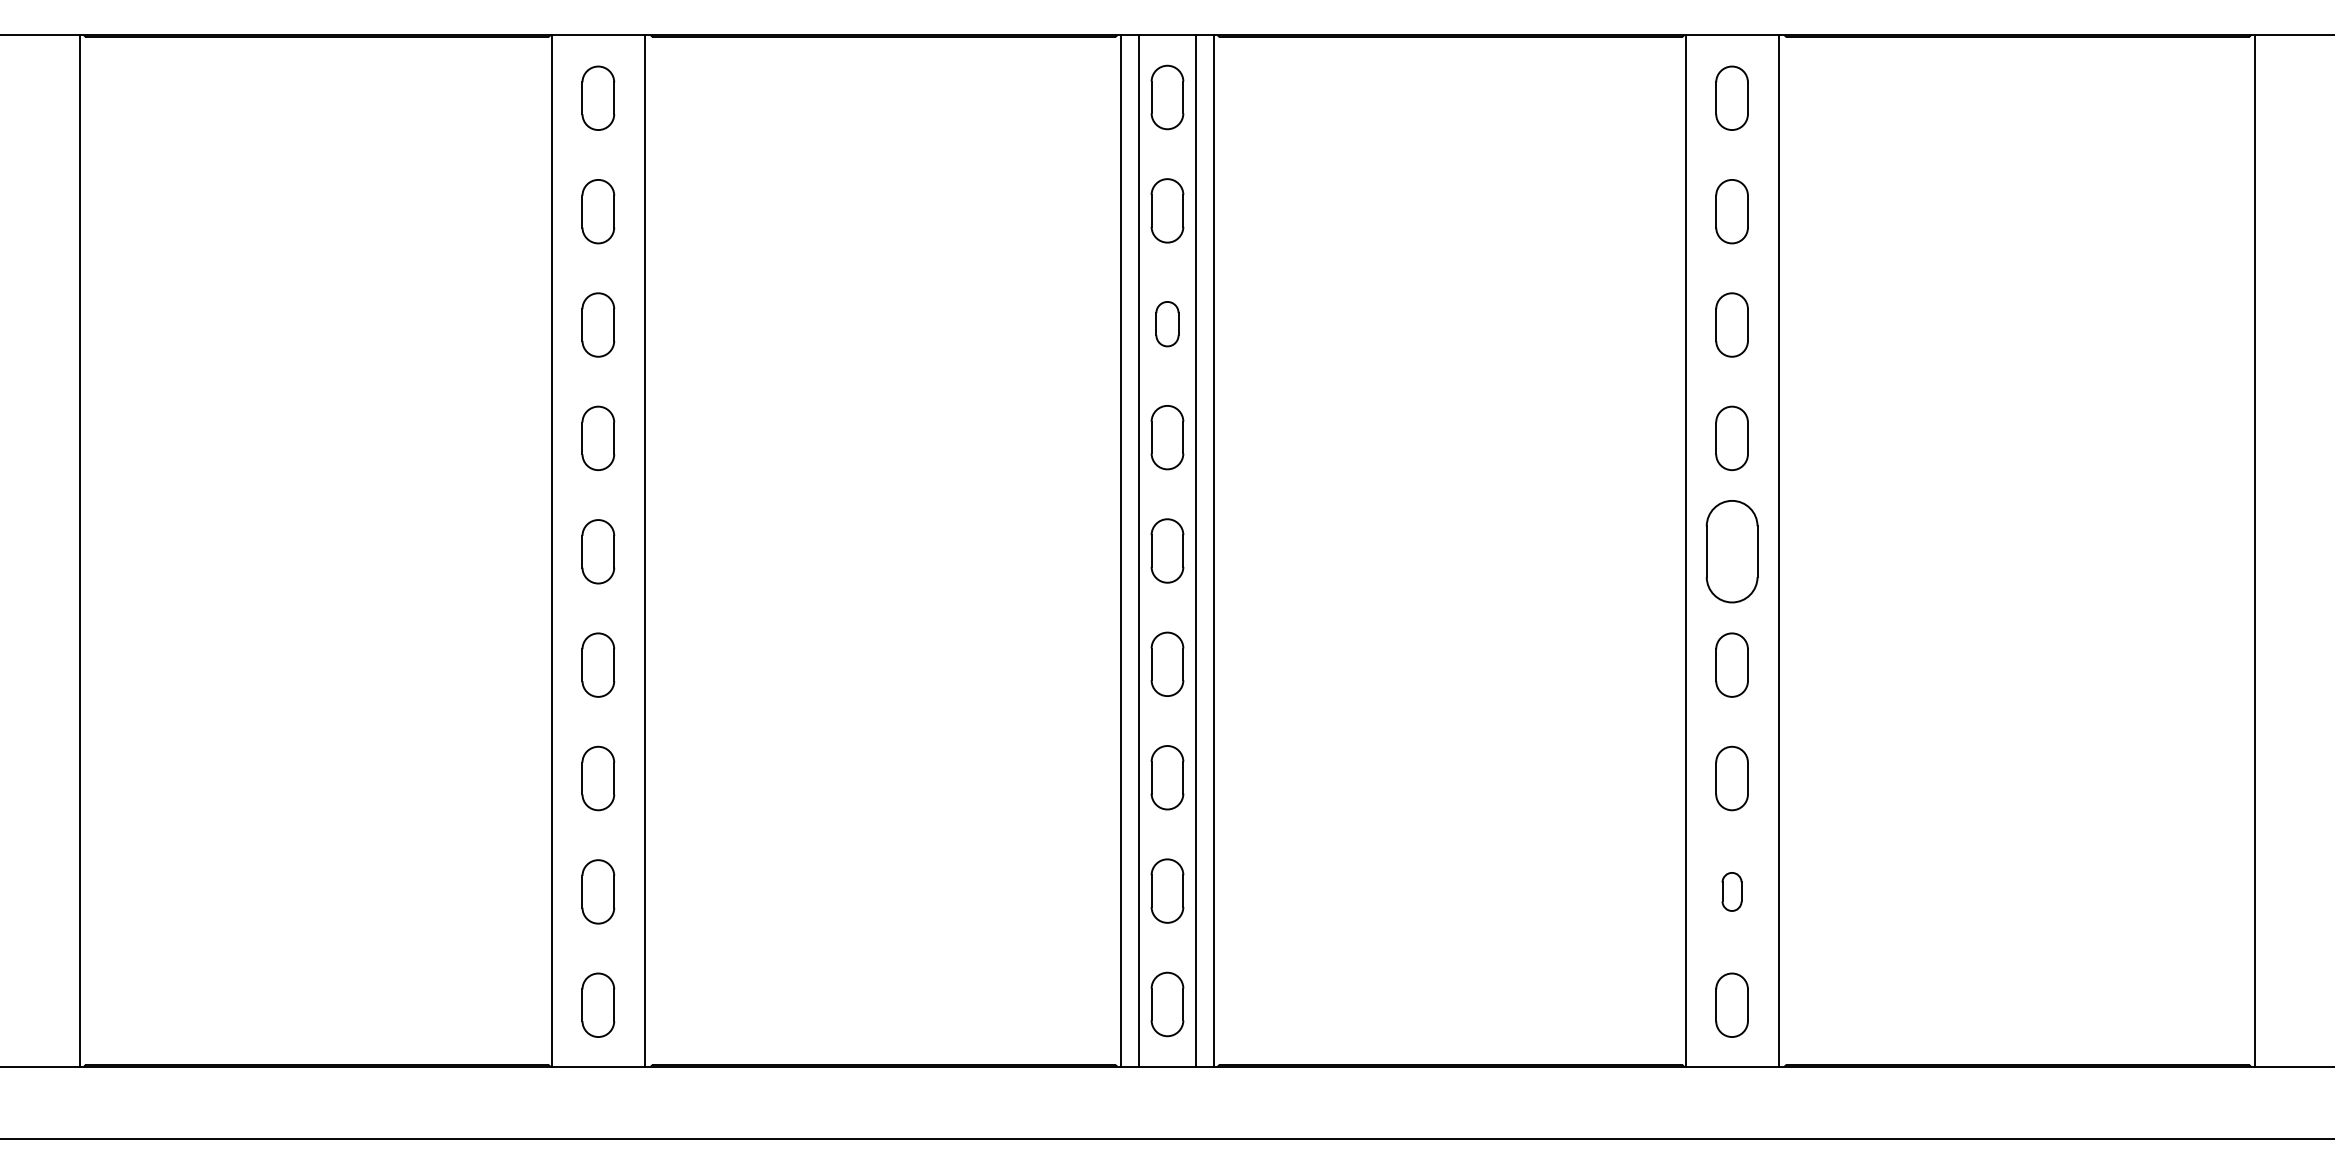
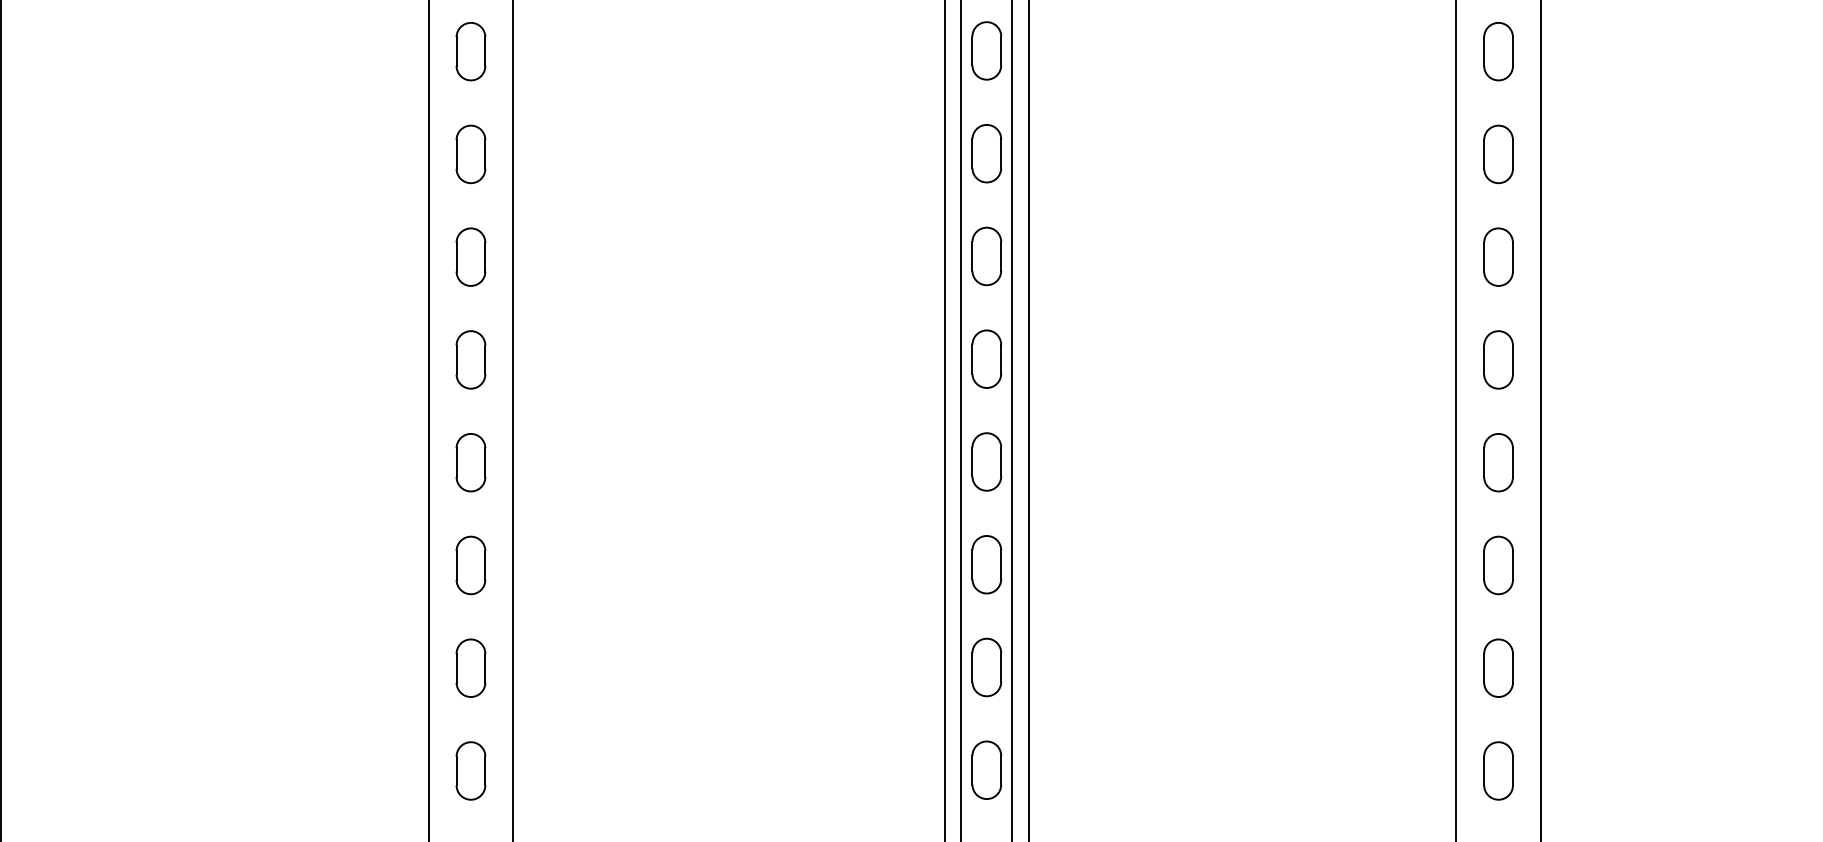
part: (1167, 323) -> (986, 255), size x1.43
part: (1731, 551) -> (1498, 462), size x0.62
part: (1731, 891) -> (1498, 770), size x1.67

